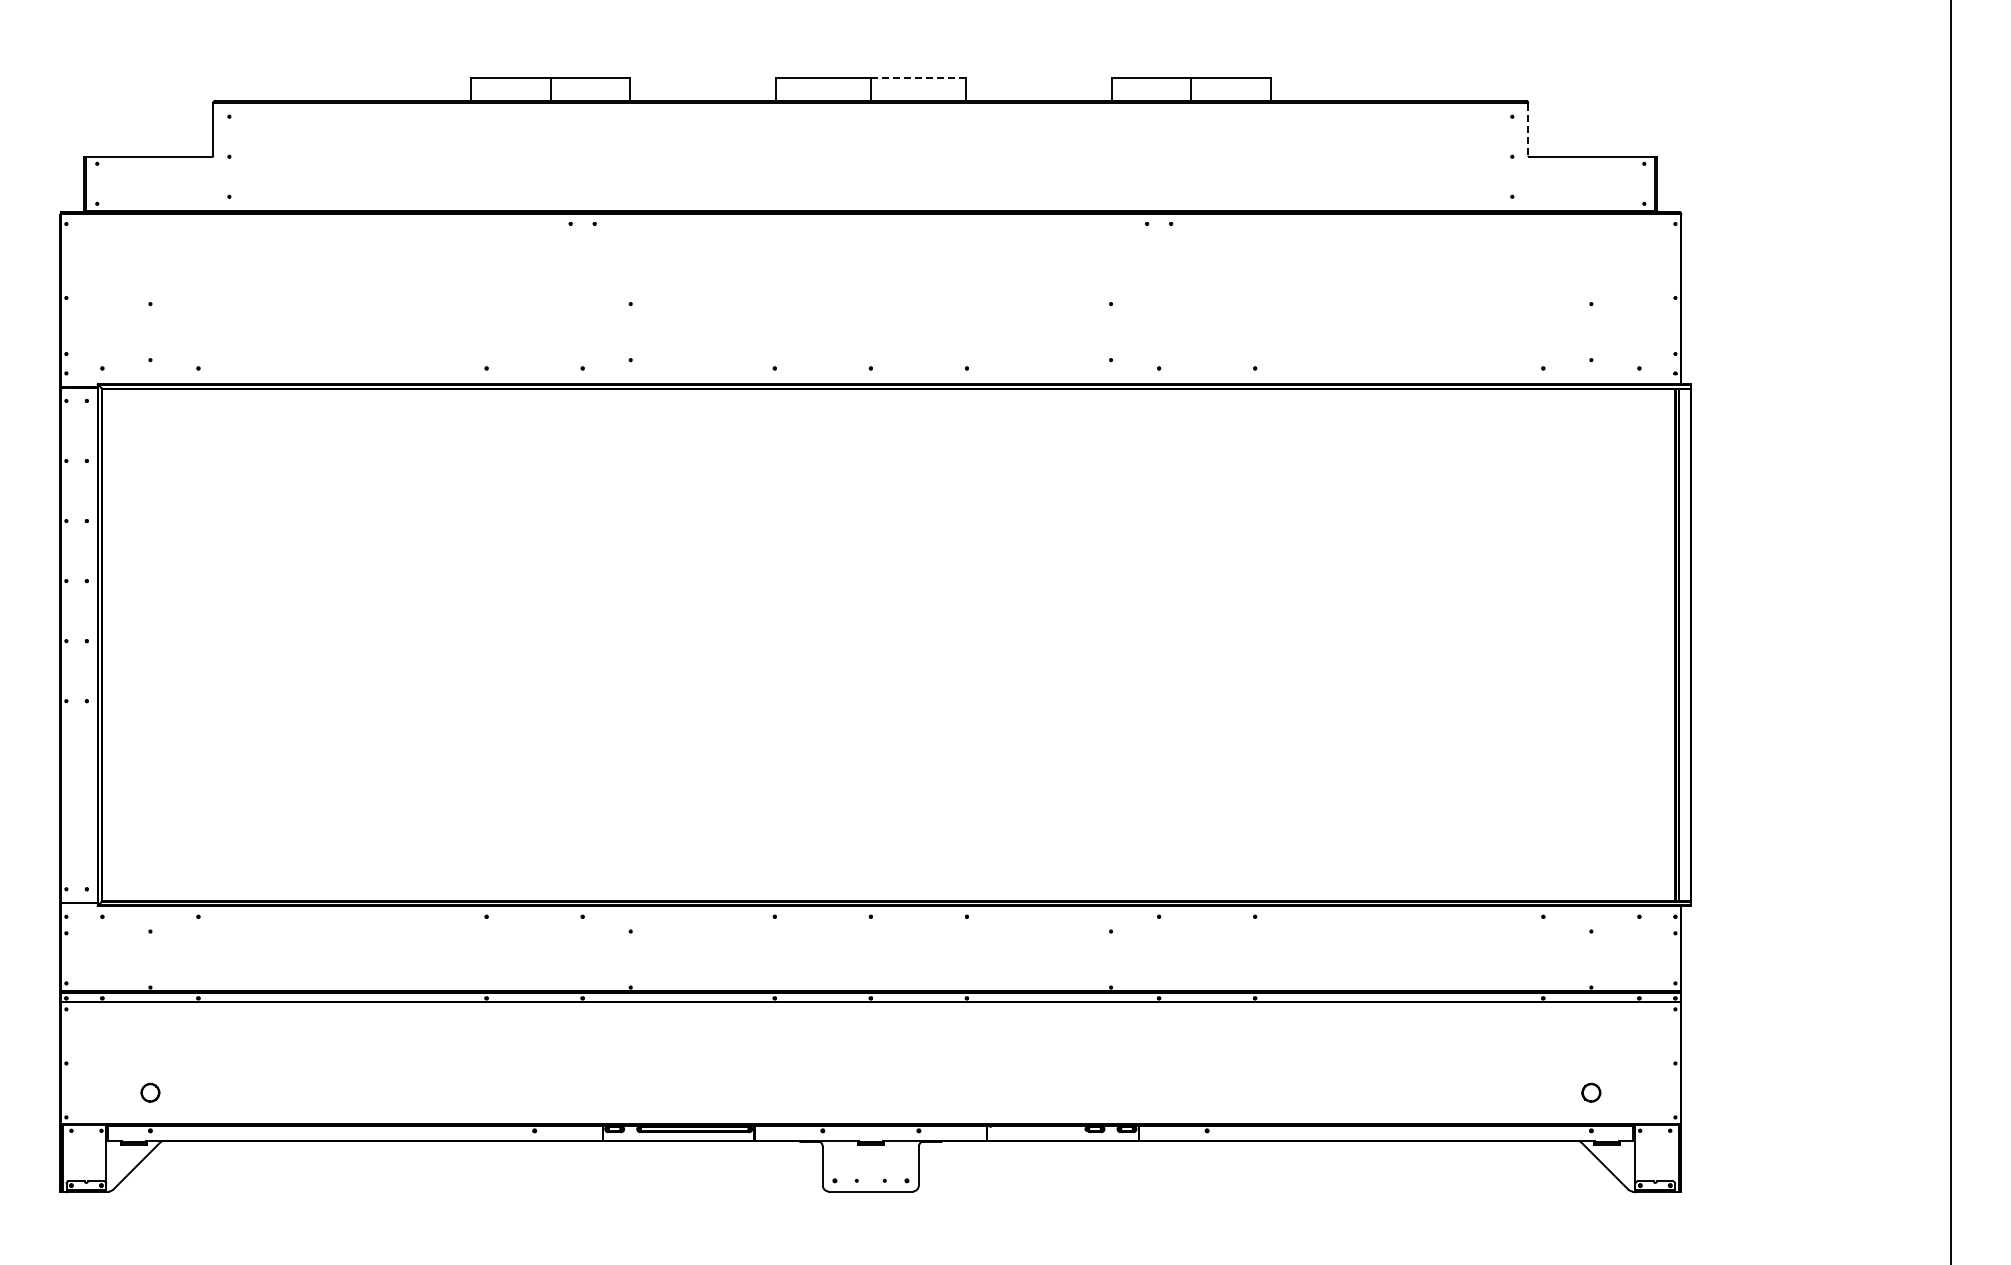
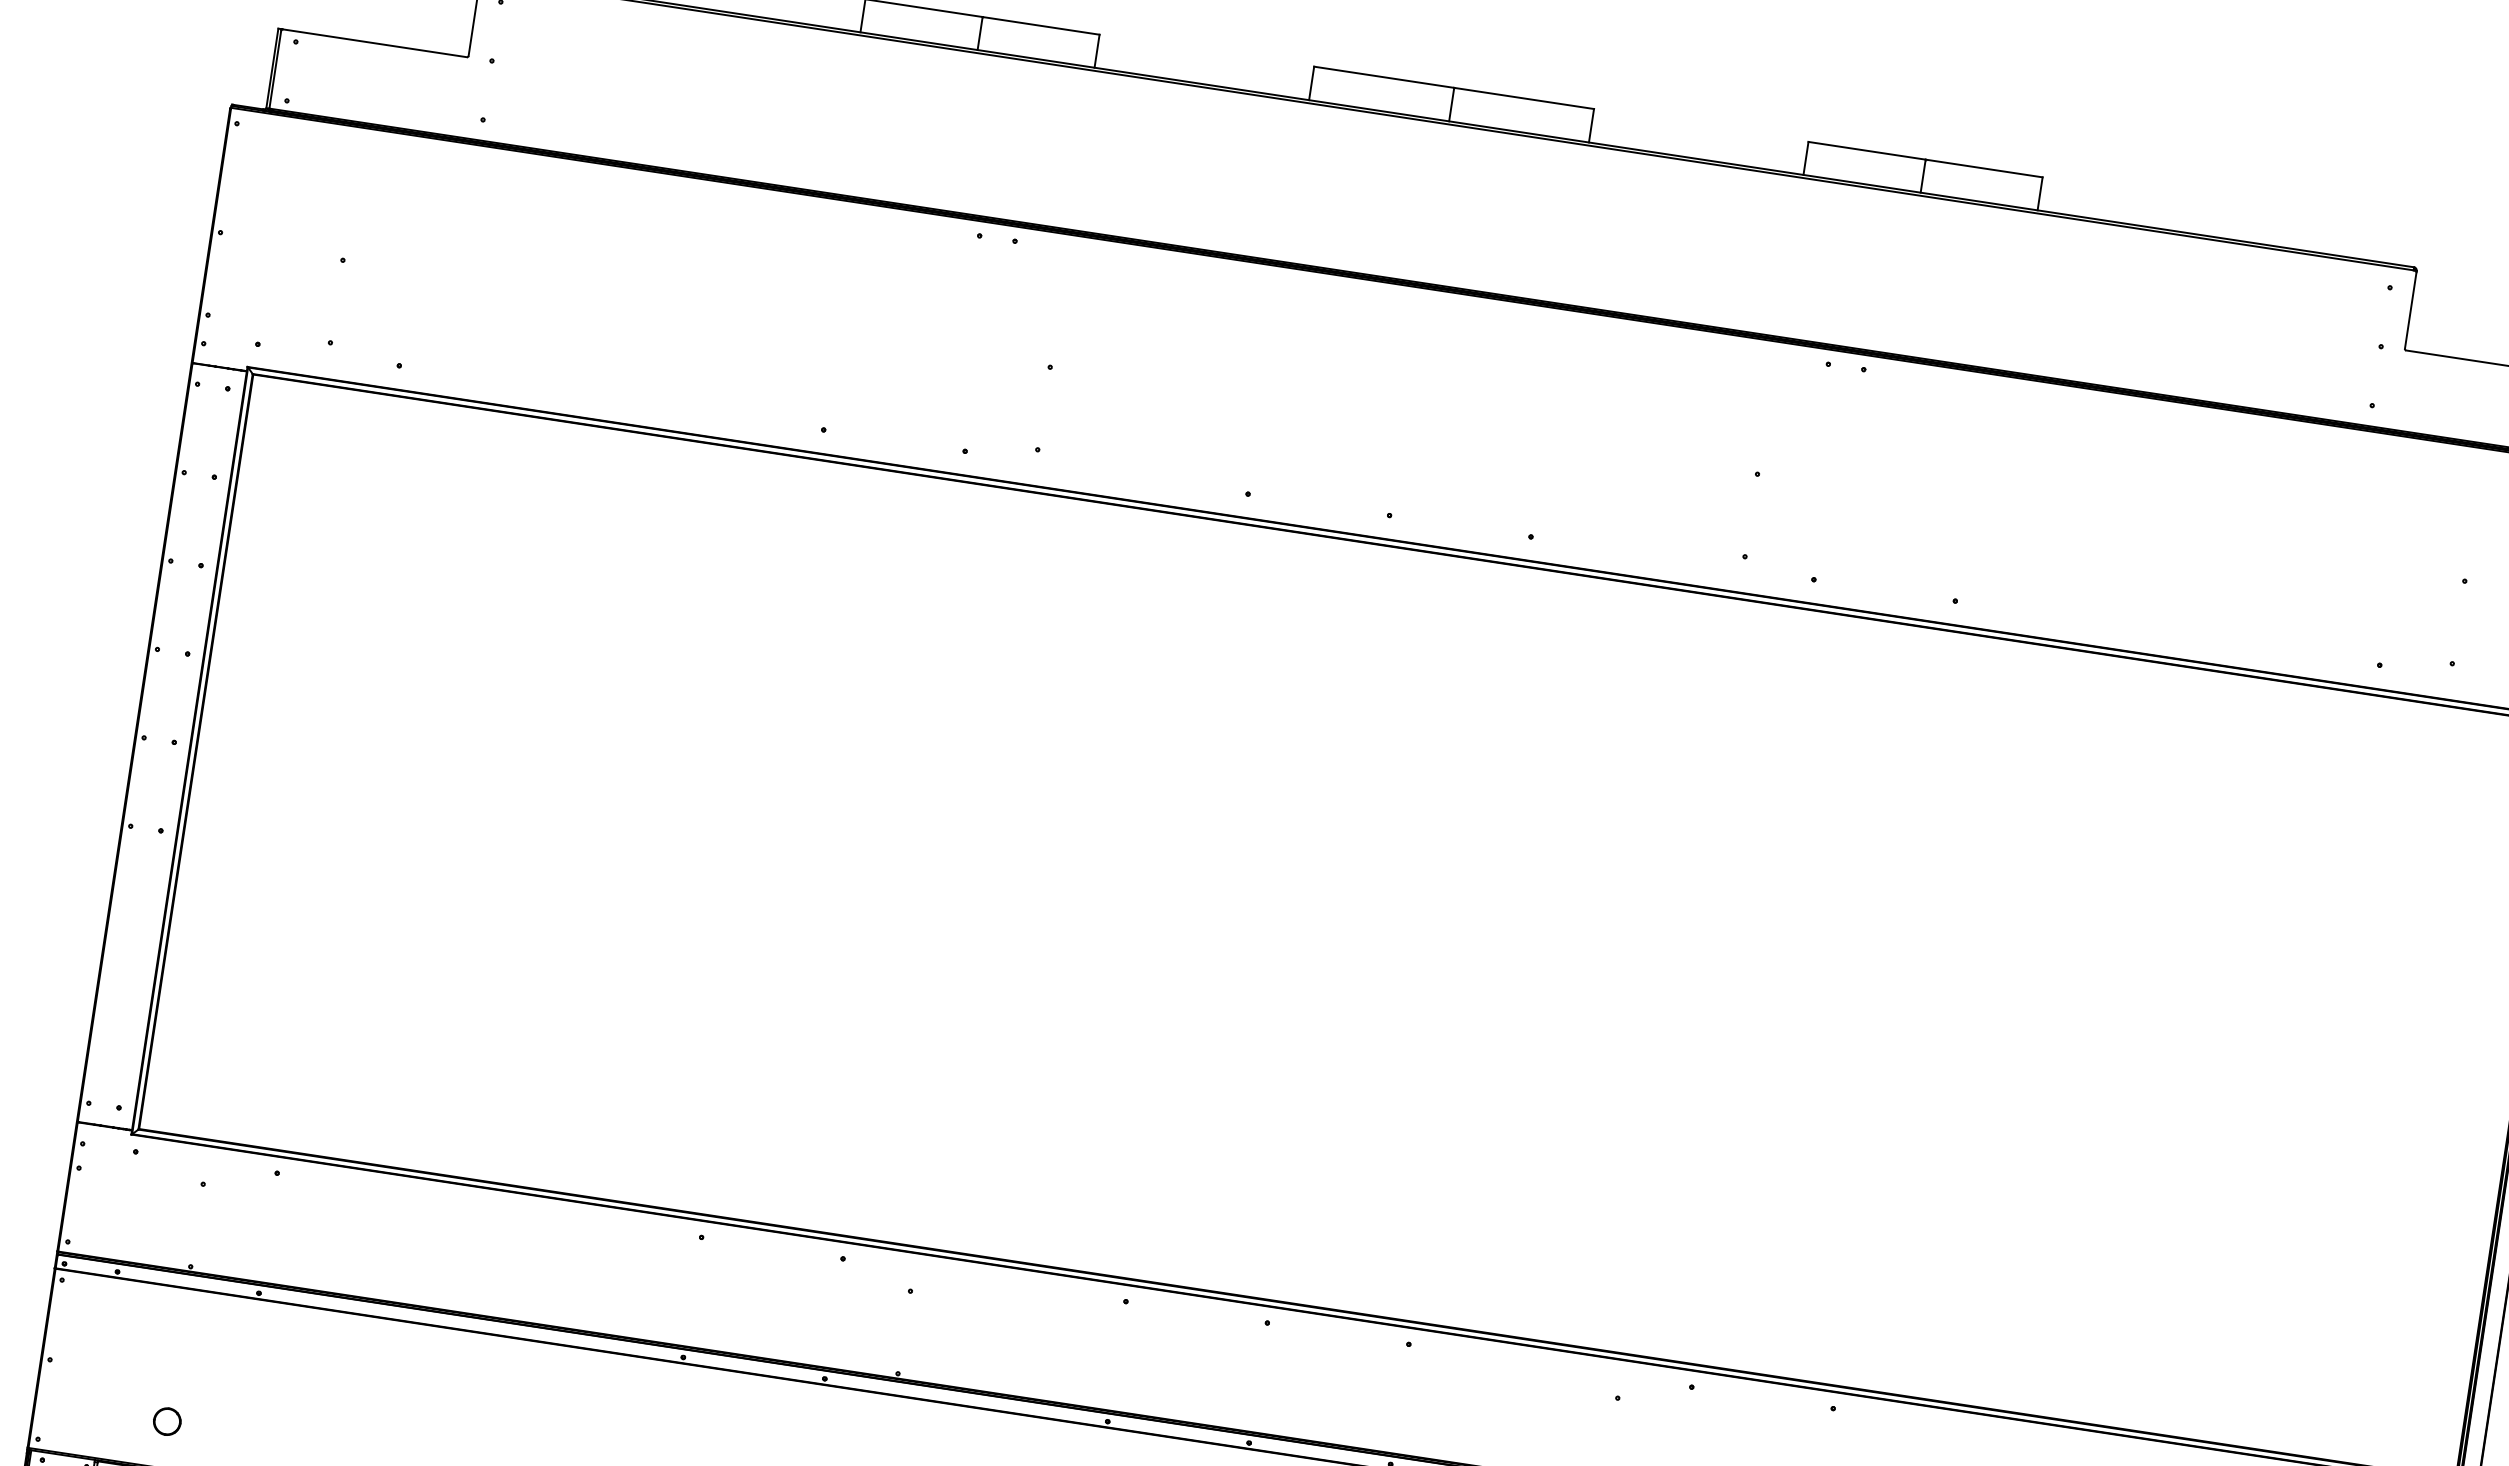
line: (918, 78) -> (1524, 99), dashed -> solid
line: (1528, 130) -> (2410, 311), dashed -> solid

